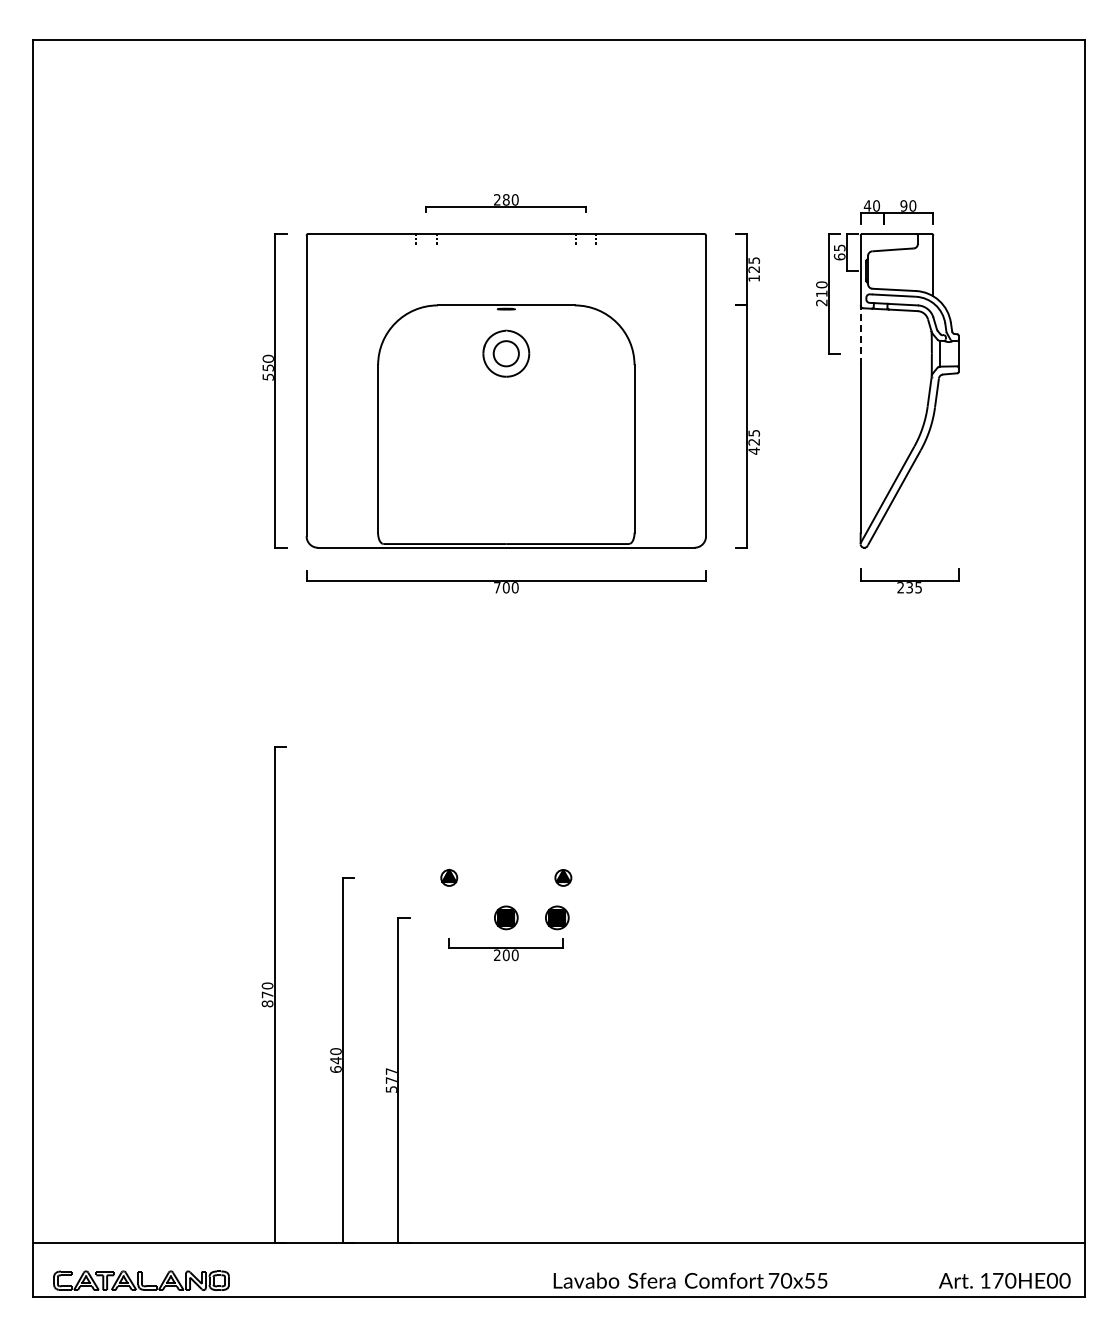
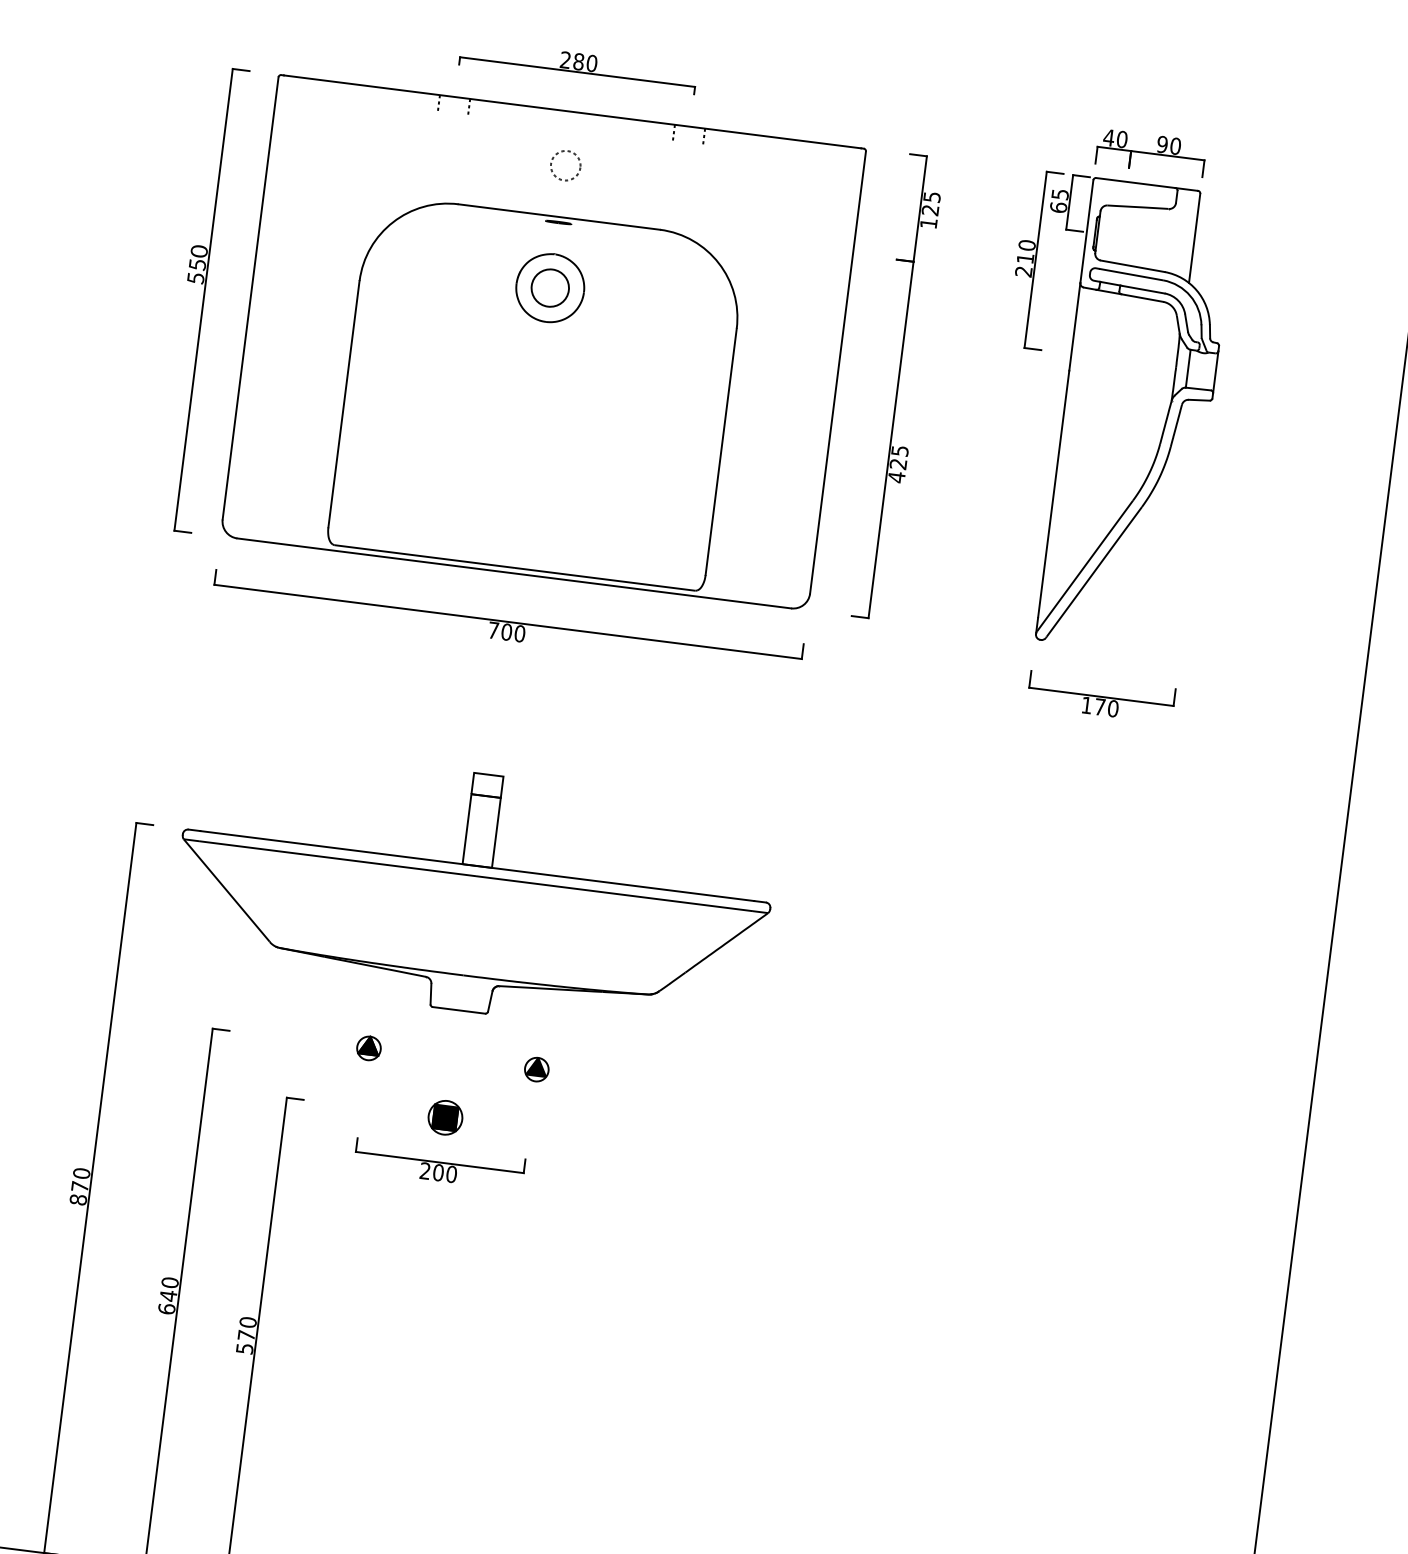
circle: (506, 270) -> (566, 165), added
line: (860, 335) -> (1074, 327), dashed -> solid
text: (909, 587) -> (1099, 706), 235 -> 170
part: (505, 764) -> (472, 892), added
part: (557, 917) -> (520, 1126), removed
text: (390, 1071) -> (246, 1322), 577 -> 570

